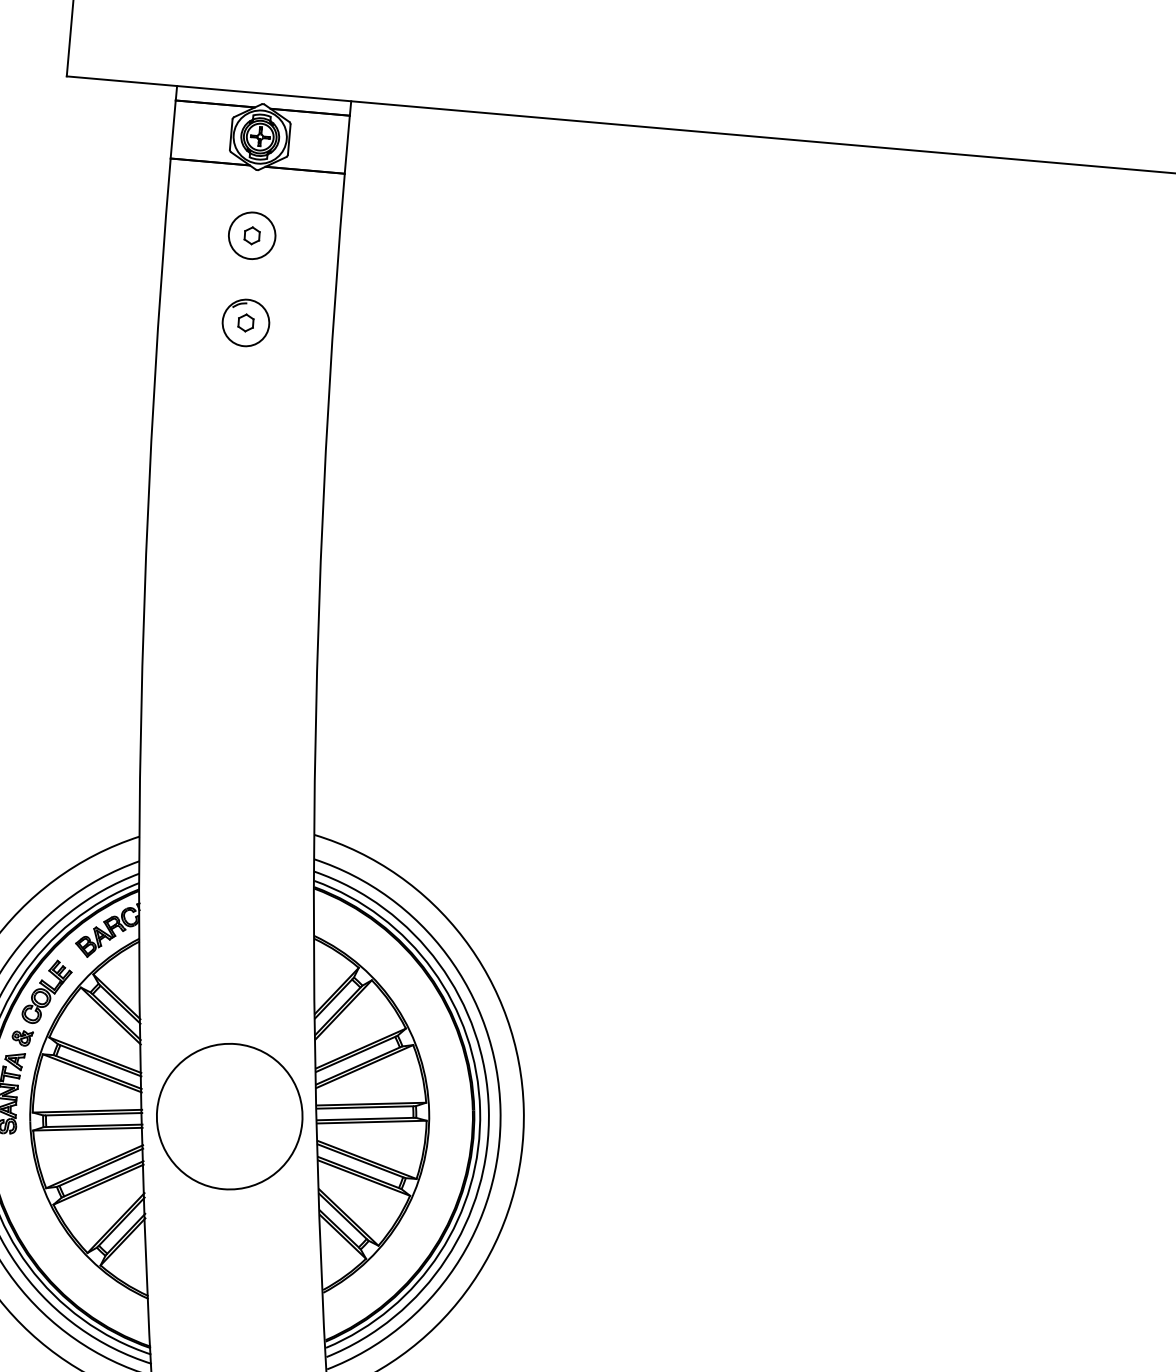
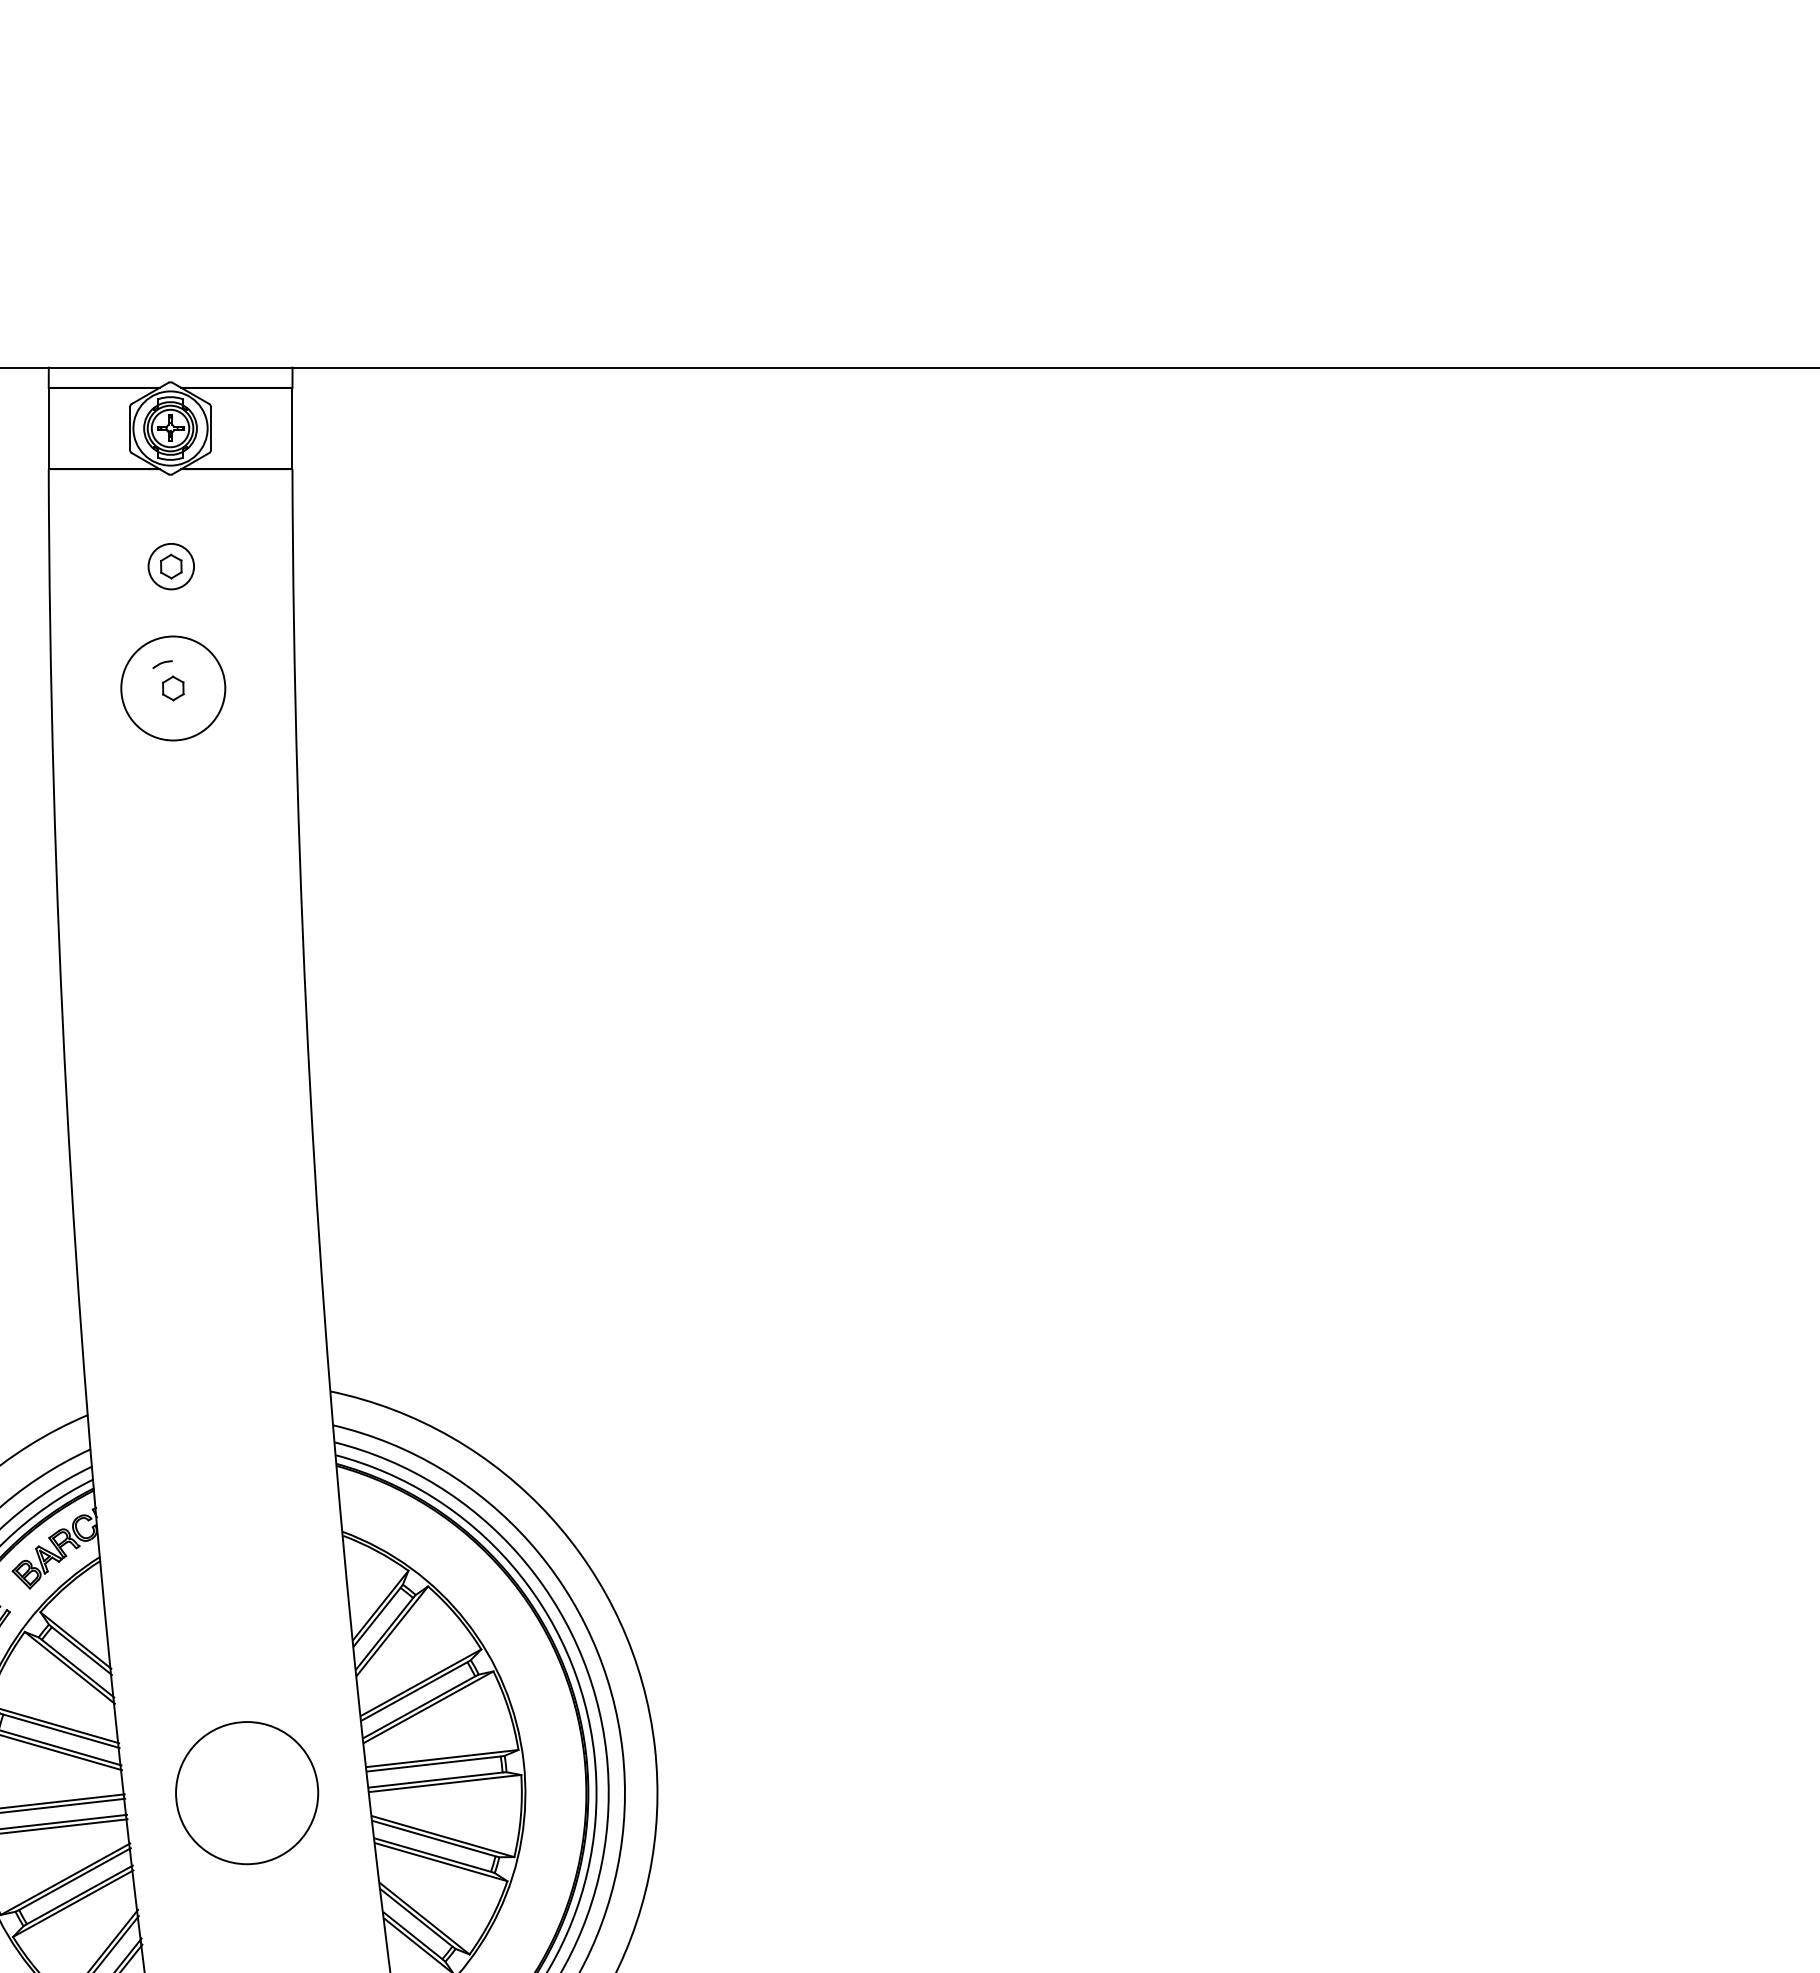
circle: (251, 235) -> (170, 566), size x0.7
circle: (245, 322) -> (172, 688), size x1.6
circle: (229, 1116) -> (246, 1792), size x0.7

